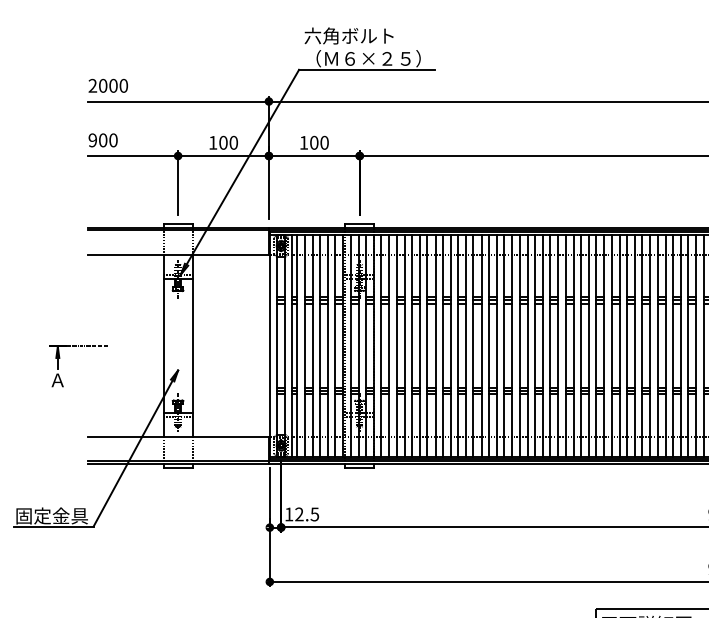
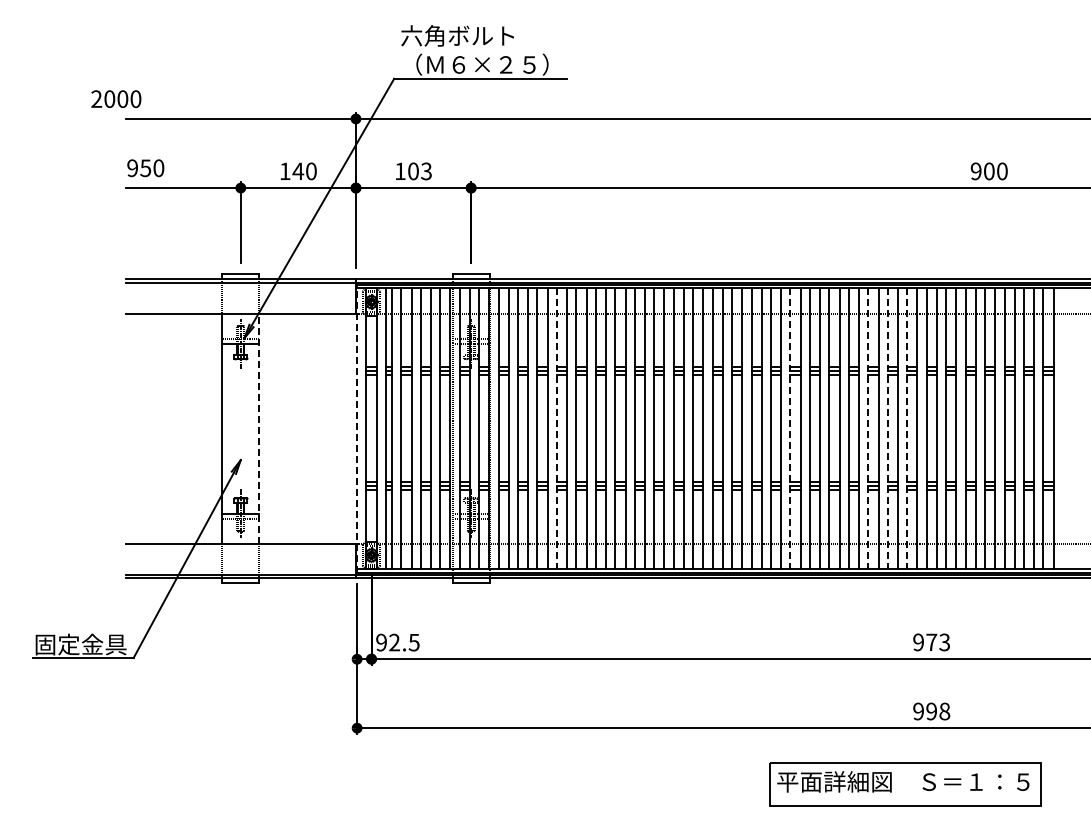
text: (108, 85) -> (116, 98), moved
text: (102, 140) -> (145, 168), 900 -> 950
text: (223, 142) -> (298, 171), 100 -> 140
text: (324, 142) -> (426, 171), 100 -> 103
line: (192, 345) -> (259, 428), solid -> dashed
line: (270, 345) -> (357, 428), solid -> dashed
part: (78, 346) -> (114, 429), removed
line: (427, 346) -> (556, 429), solid -> dashed
line: (611, 346) -> (790, 429), solid -> dashed
line: (673, 346) -> (868, 429), solid -> dashed
line: (688, 346) -> (887, 429), solid -> dashed
line: (703, 346) -> (907, 429), solid -> dashed
text: (289, 514) -> (381, 642), 12.5 -> 92.5

